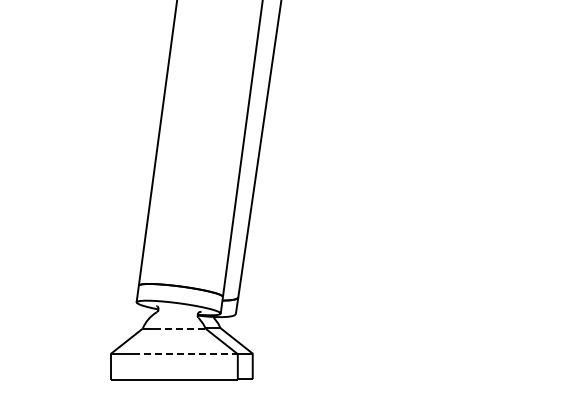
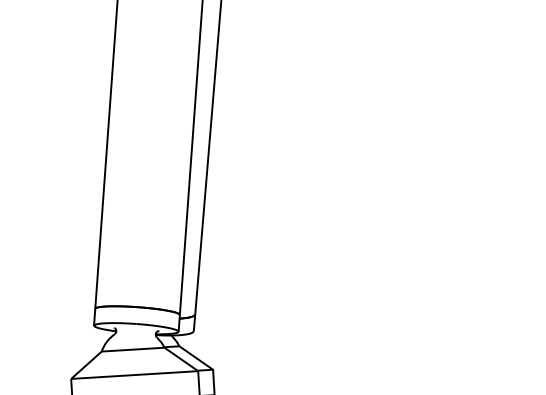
line: (179, 328) -> (138, 349), dashed -> solid
line: (186, 354) -> (147, 374), dashed -> solid

